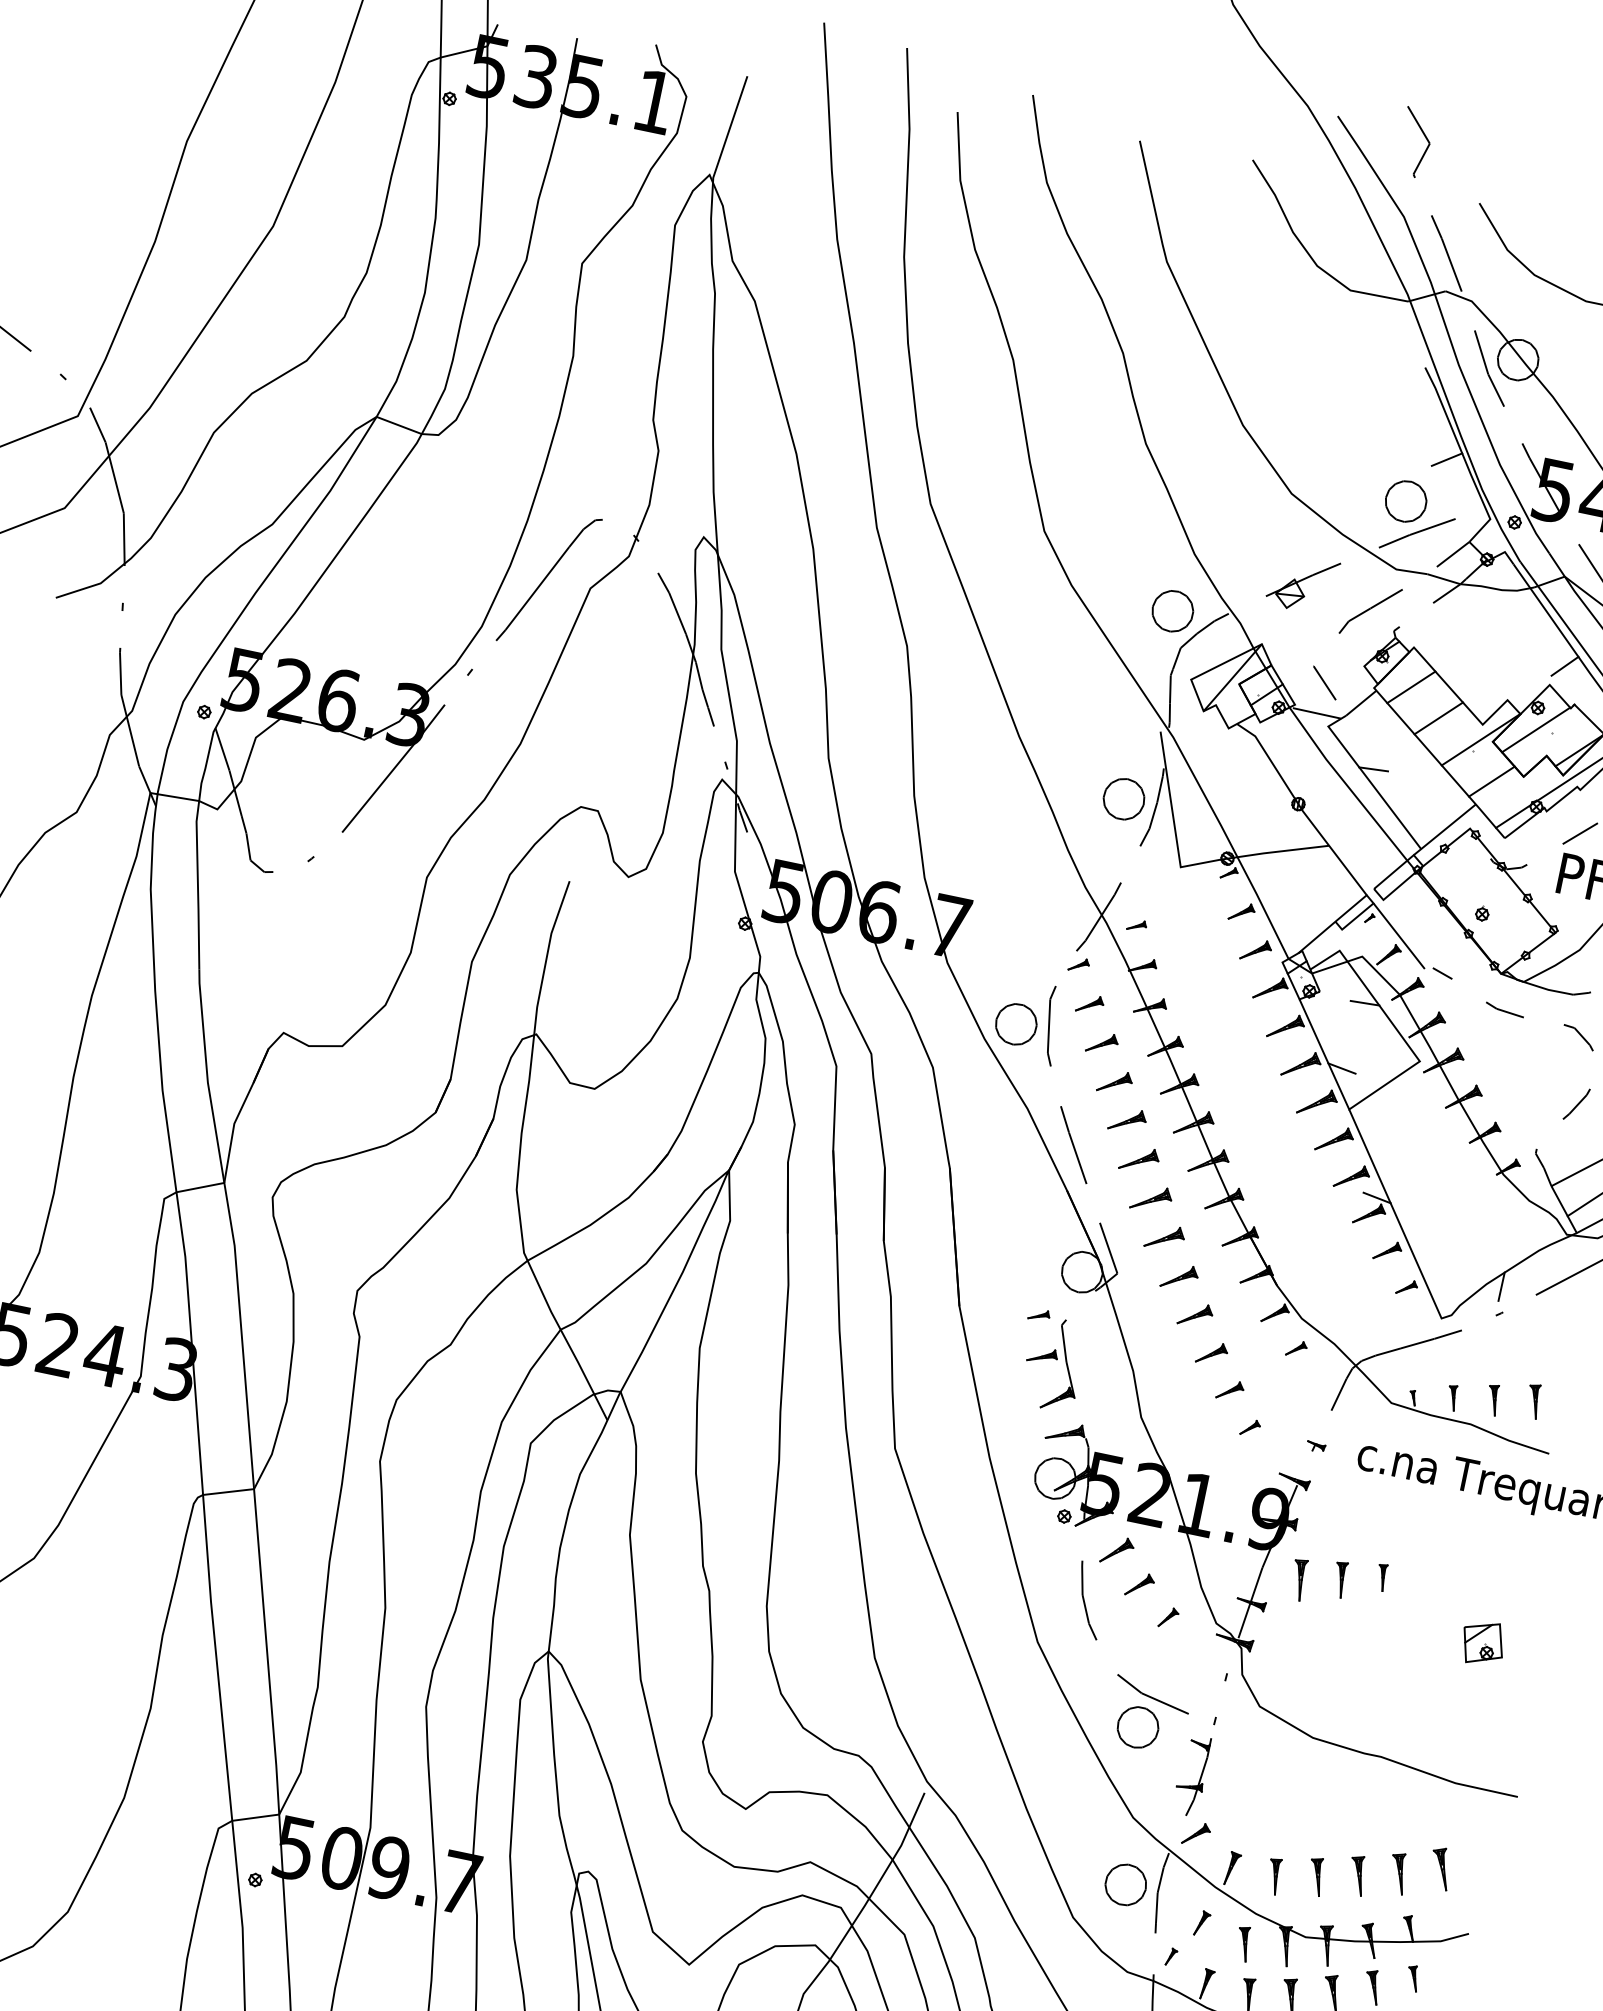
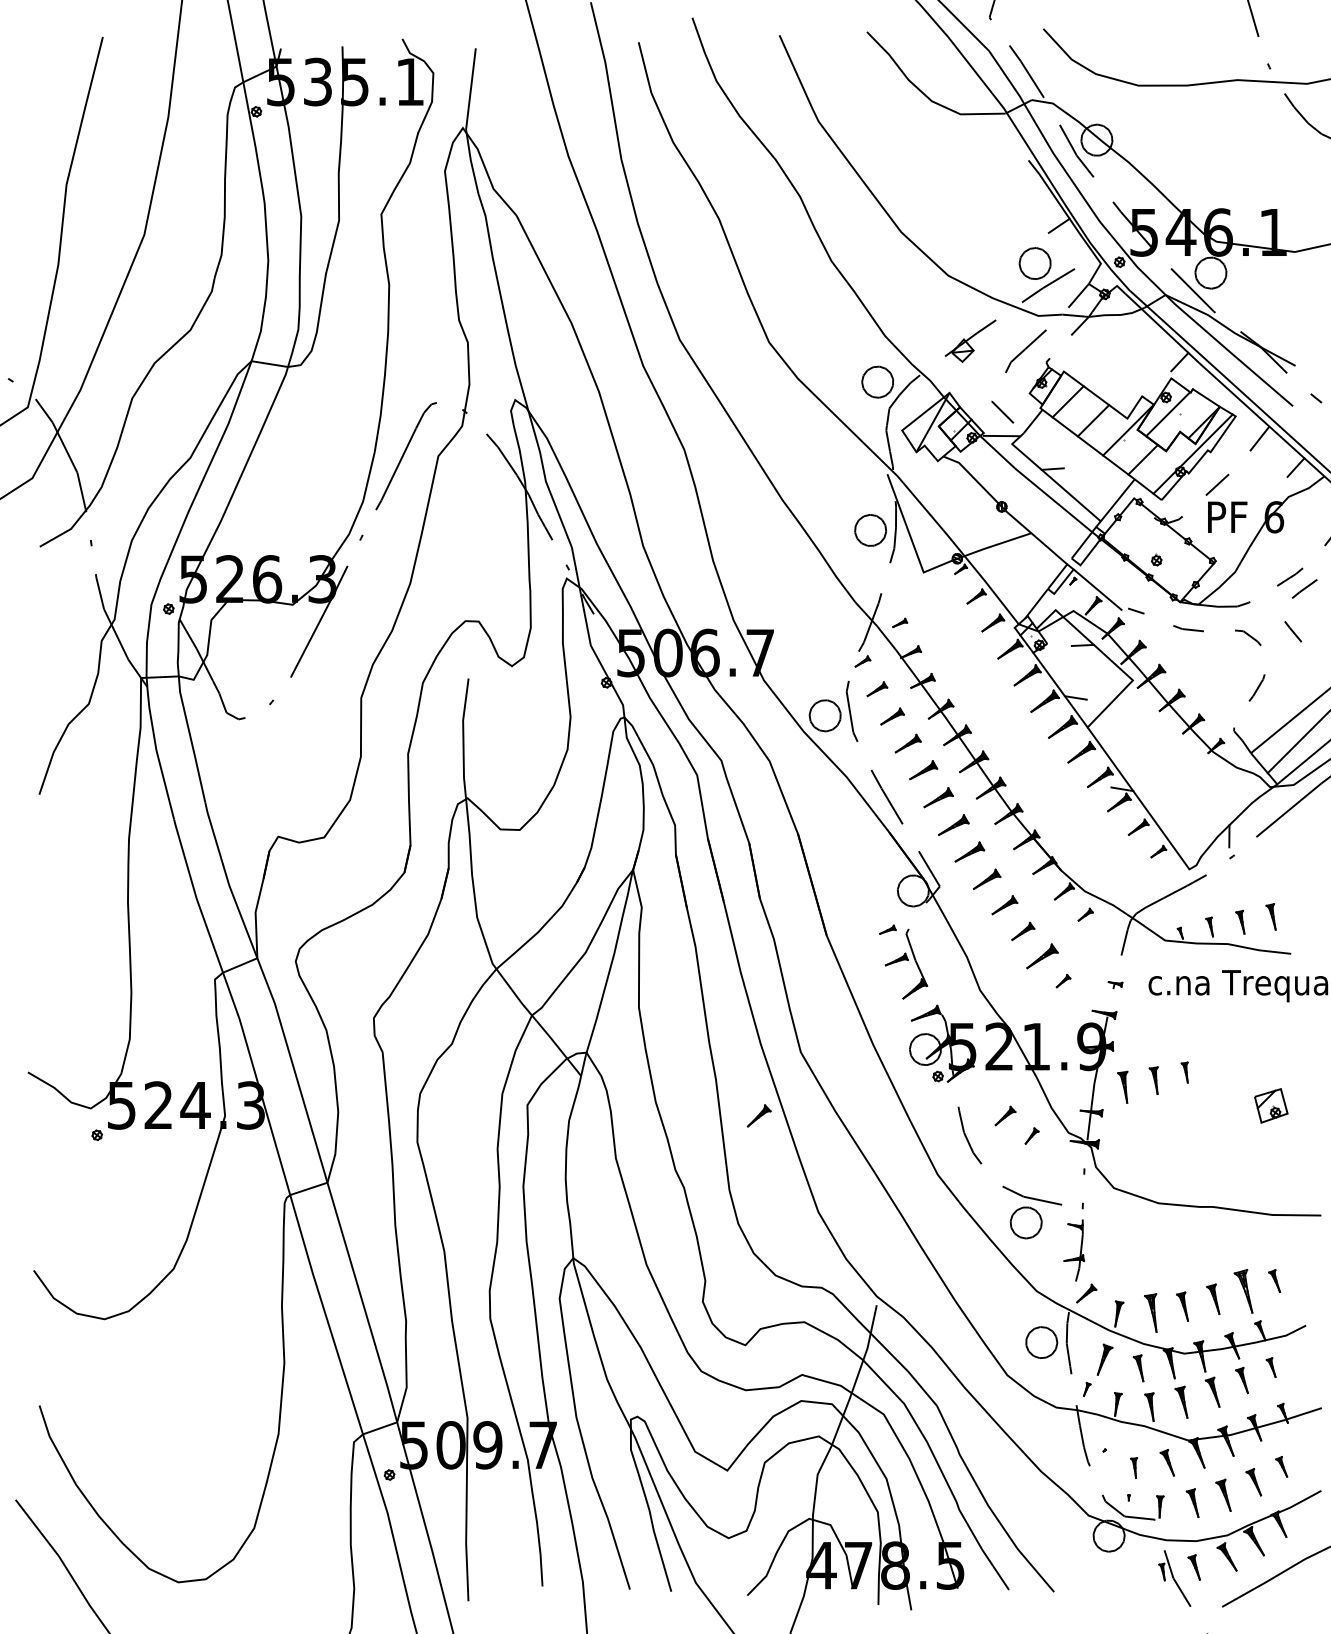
part: (1230, 1389) -> (1042, 955), size x1.6
part: (1116, 1550) -> (758, 1115), moved
part: (1440, 1867) -> (1274, 1280), size x0.7
part: (1397, 1873) -> (1243, 1291), size x1.4
part: (1273, 1875) -> (1150, 1312), size x1.4
part: (1201, 1923) -> (1104, 1359), size x1.6

